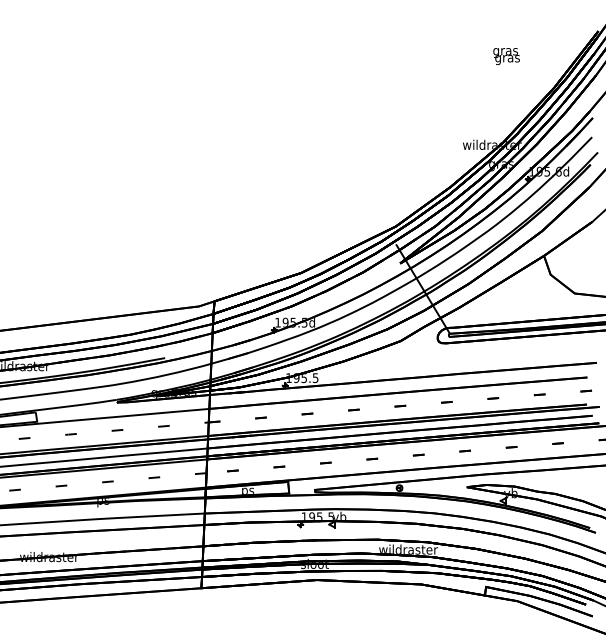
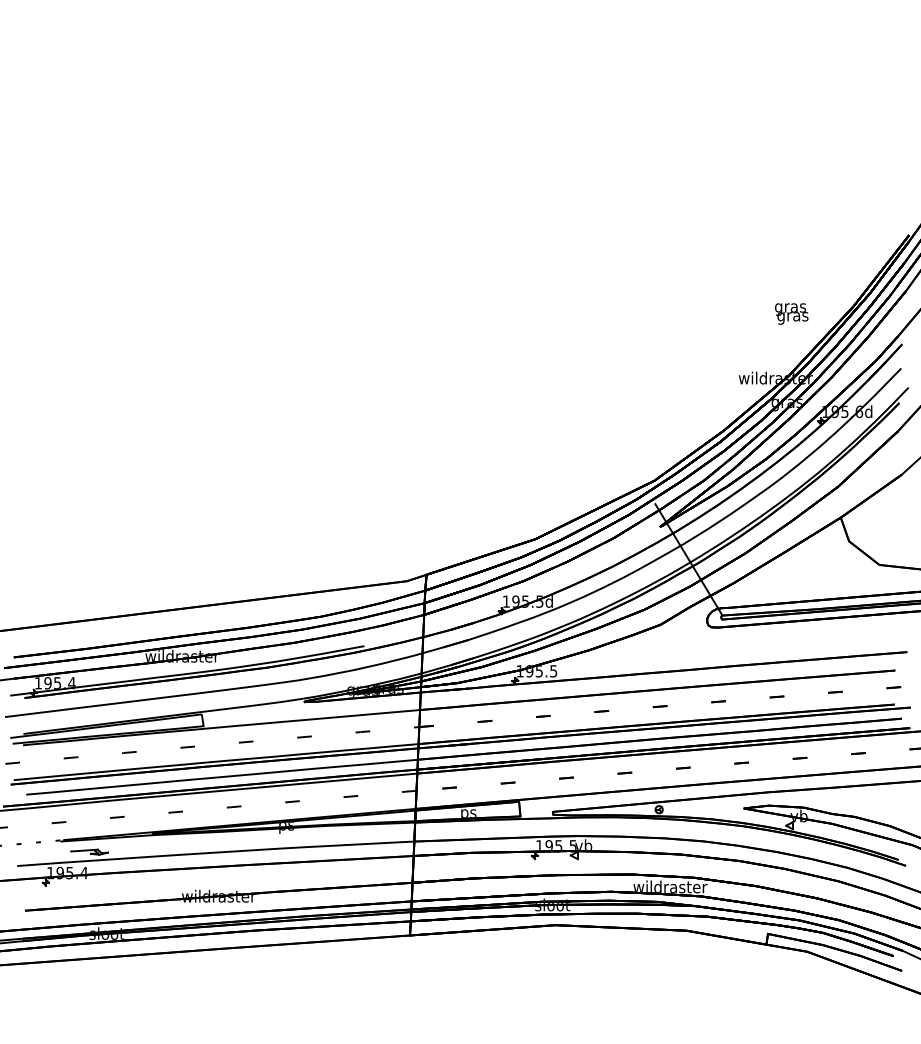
text: (506, 56) -> (791, 313), moved

